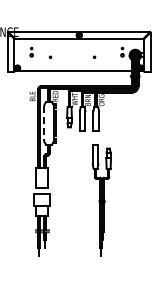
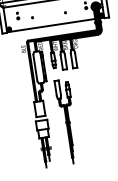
line: (44, 123) -> (35, 67), dashed -> solid
part: (101, 200) -> (67, 122), moved

